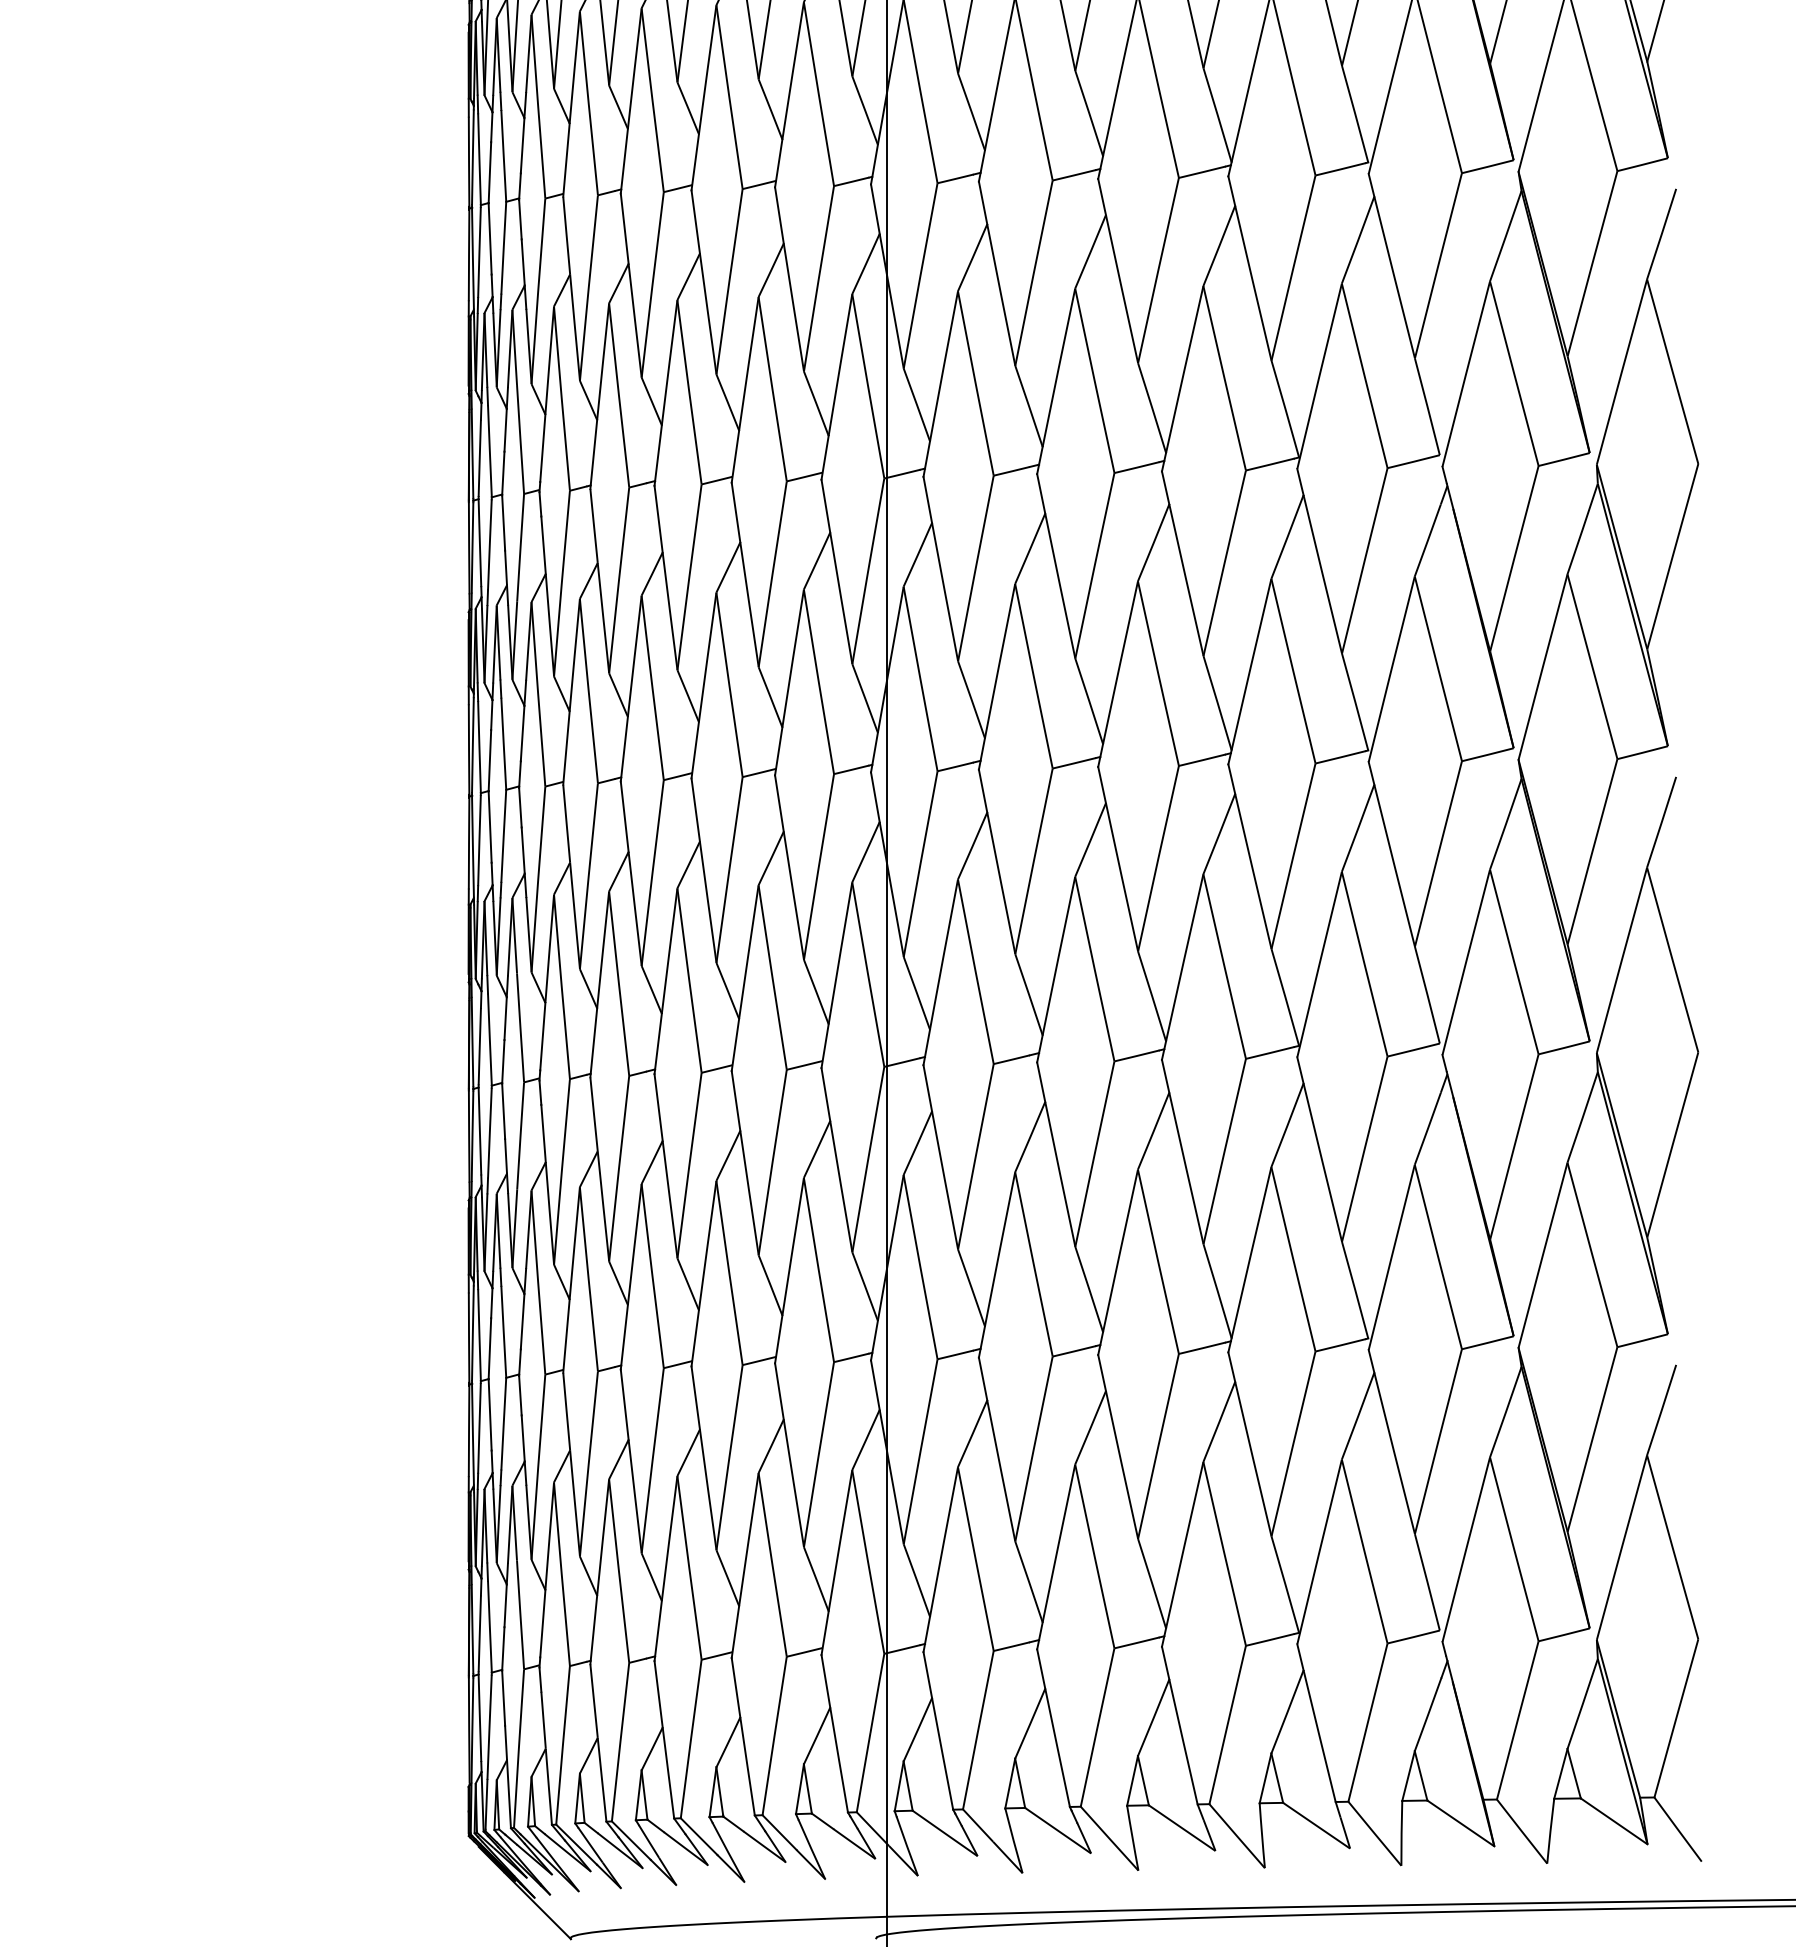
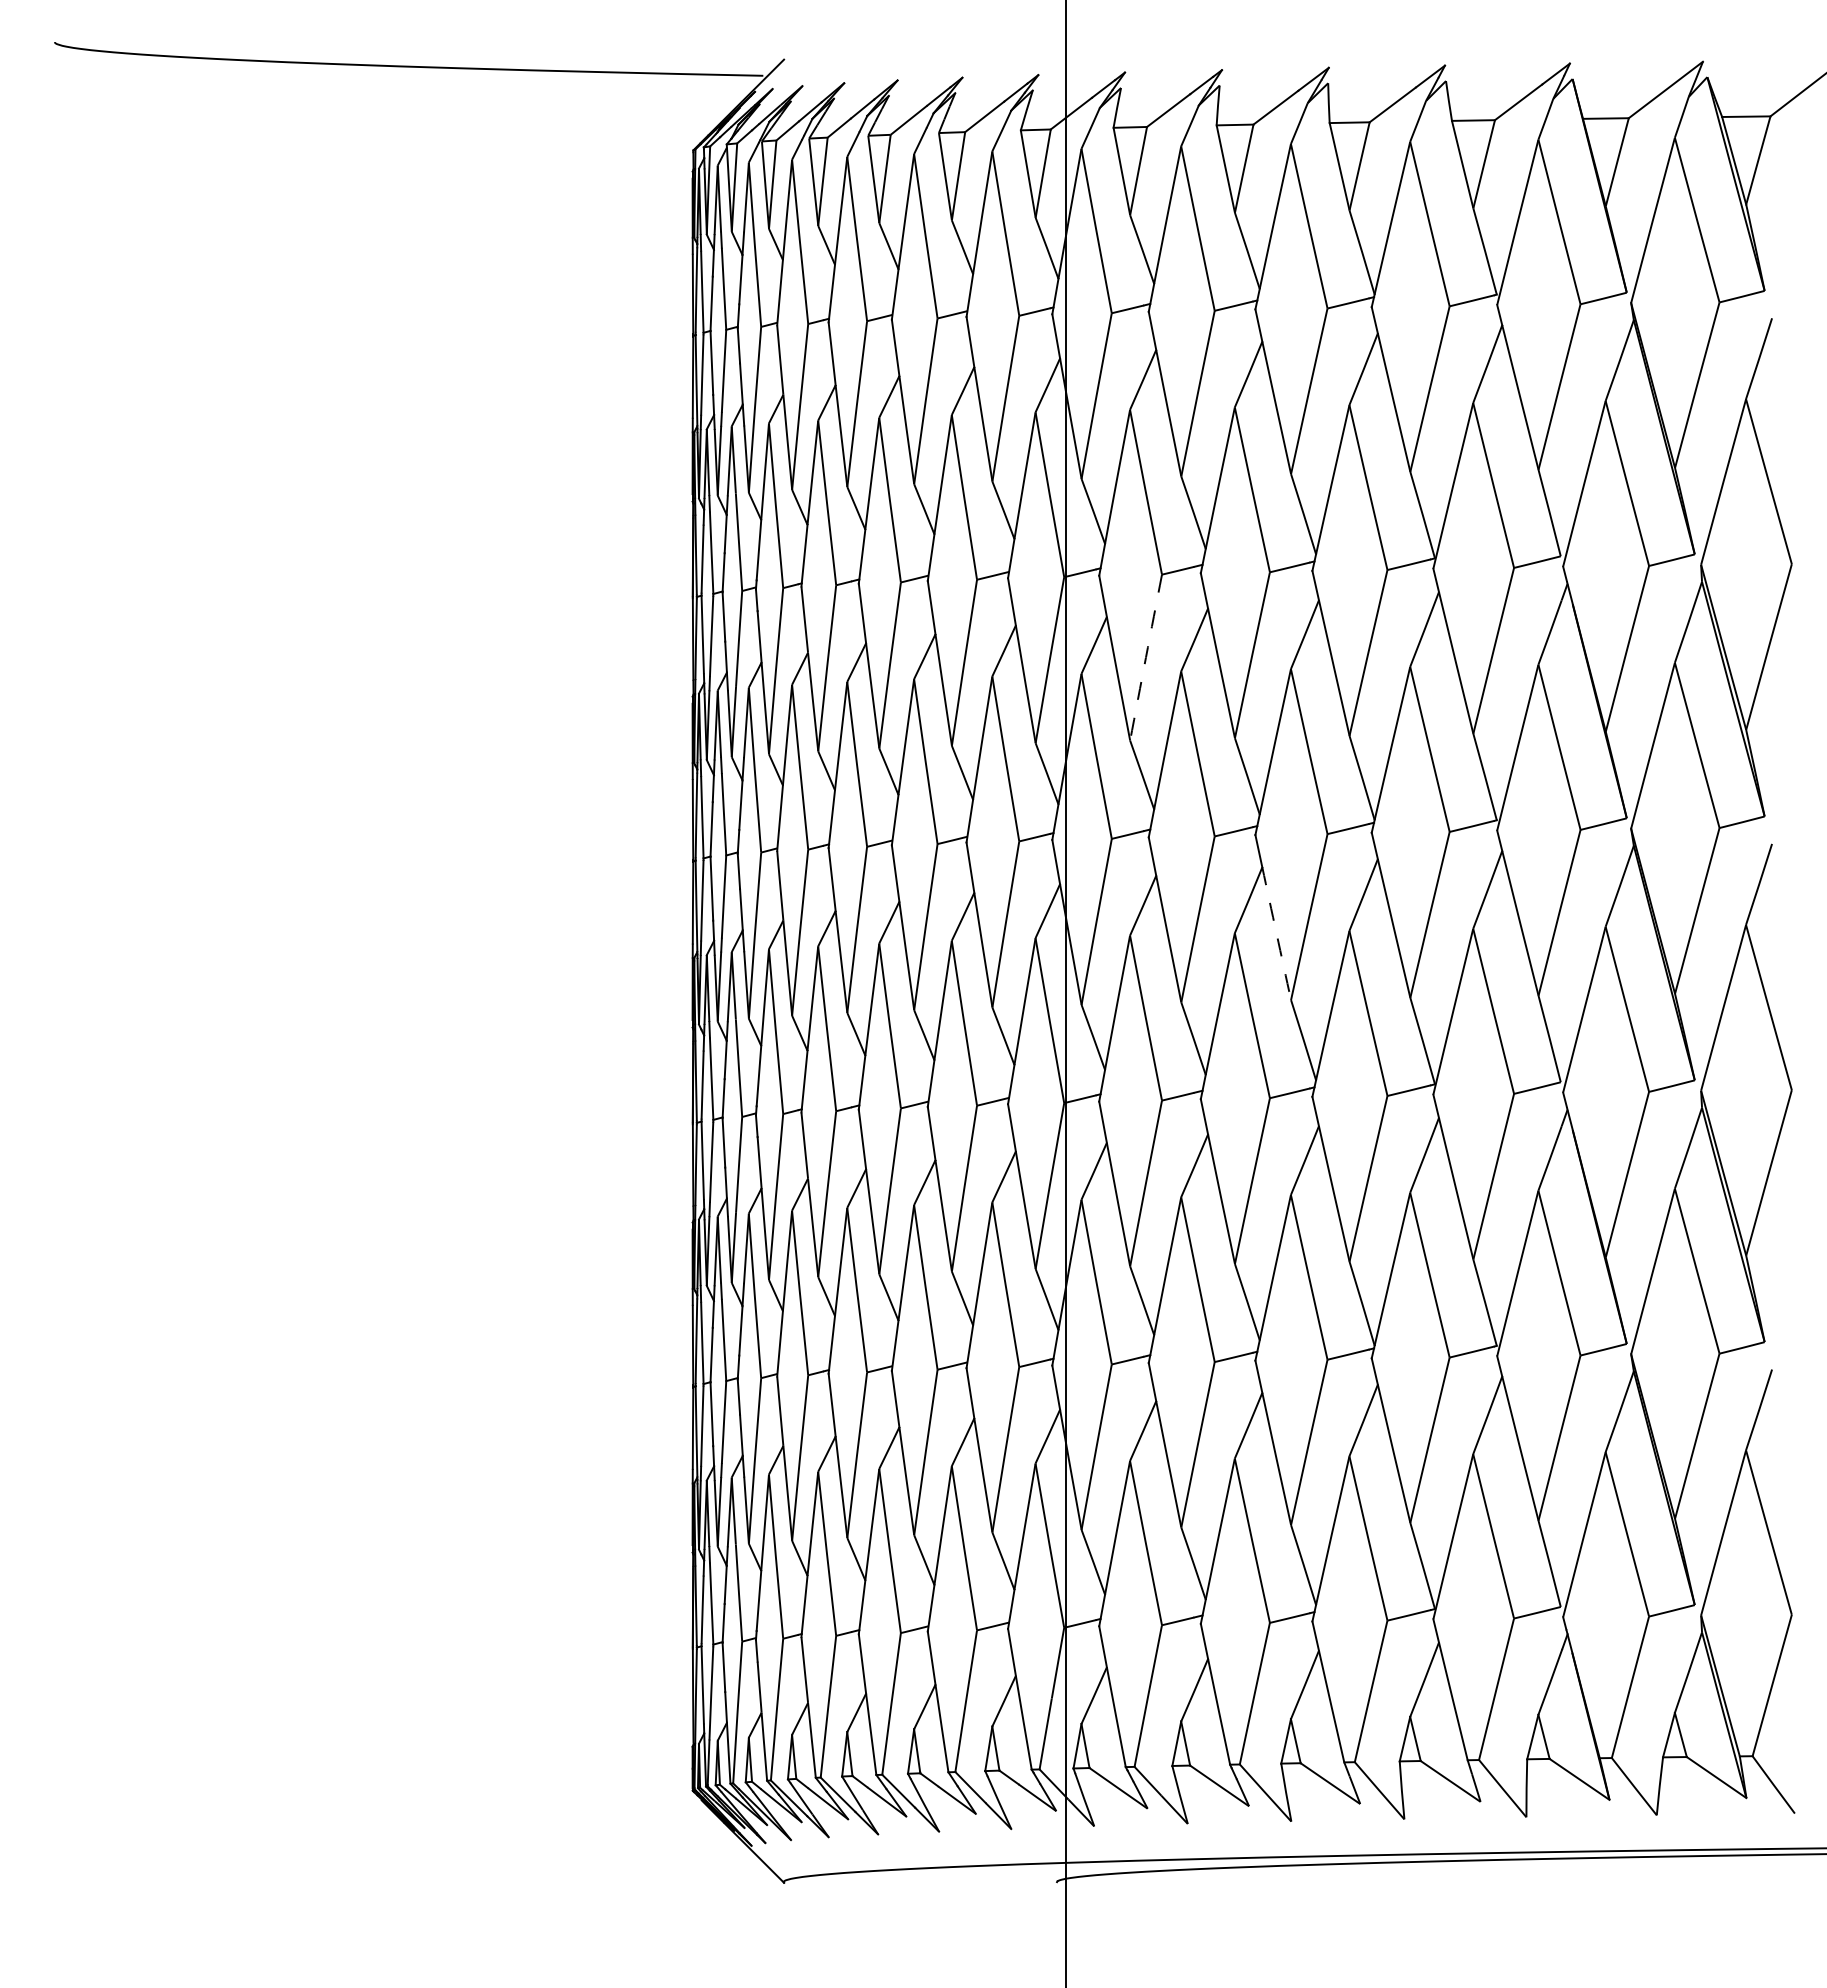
arc: (975, 568) -> (1145, 657), solid -> dashed
arc: (1121, 877) -> (1276, 933), solid -> dashed

